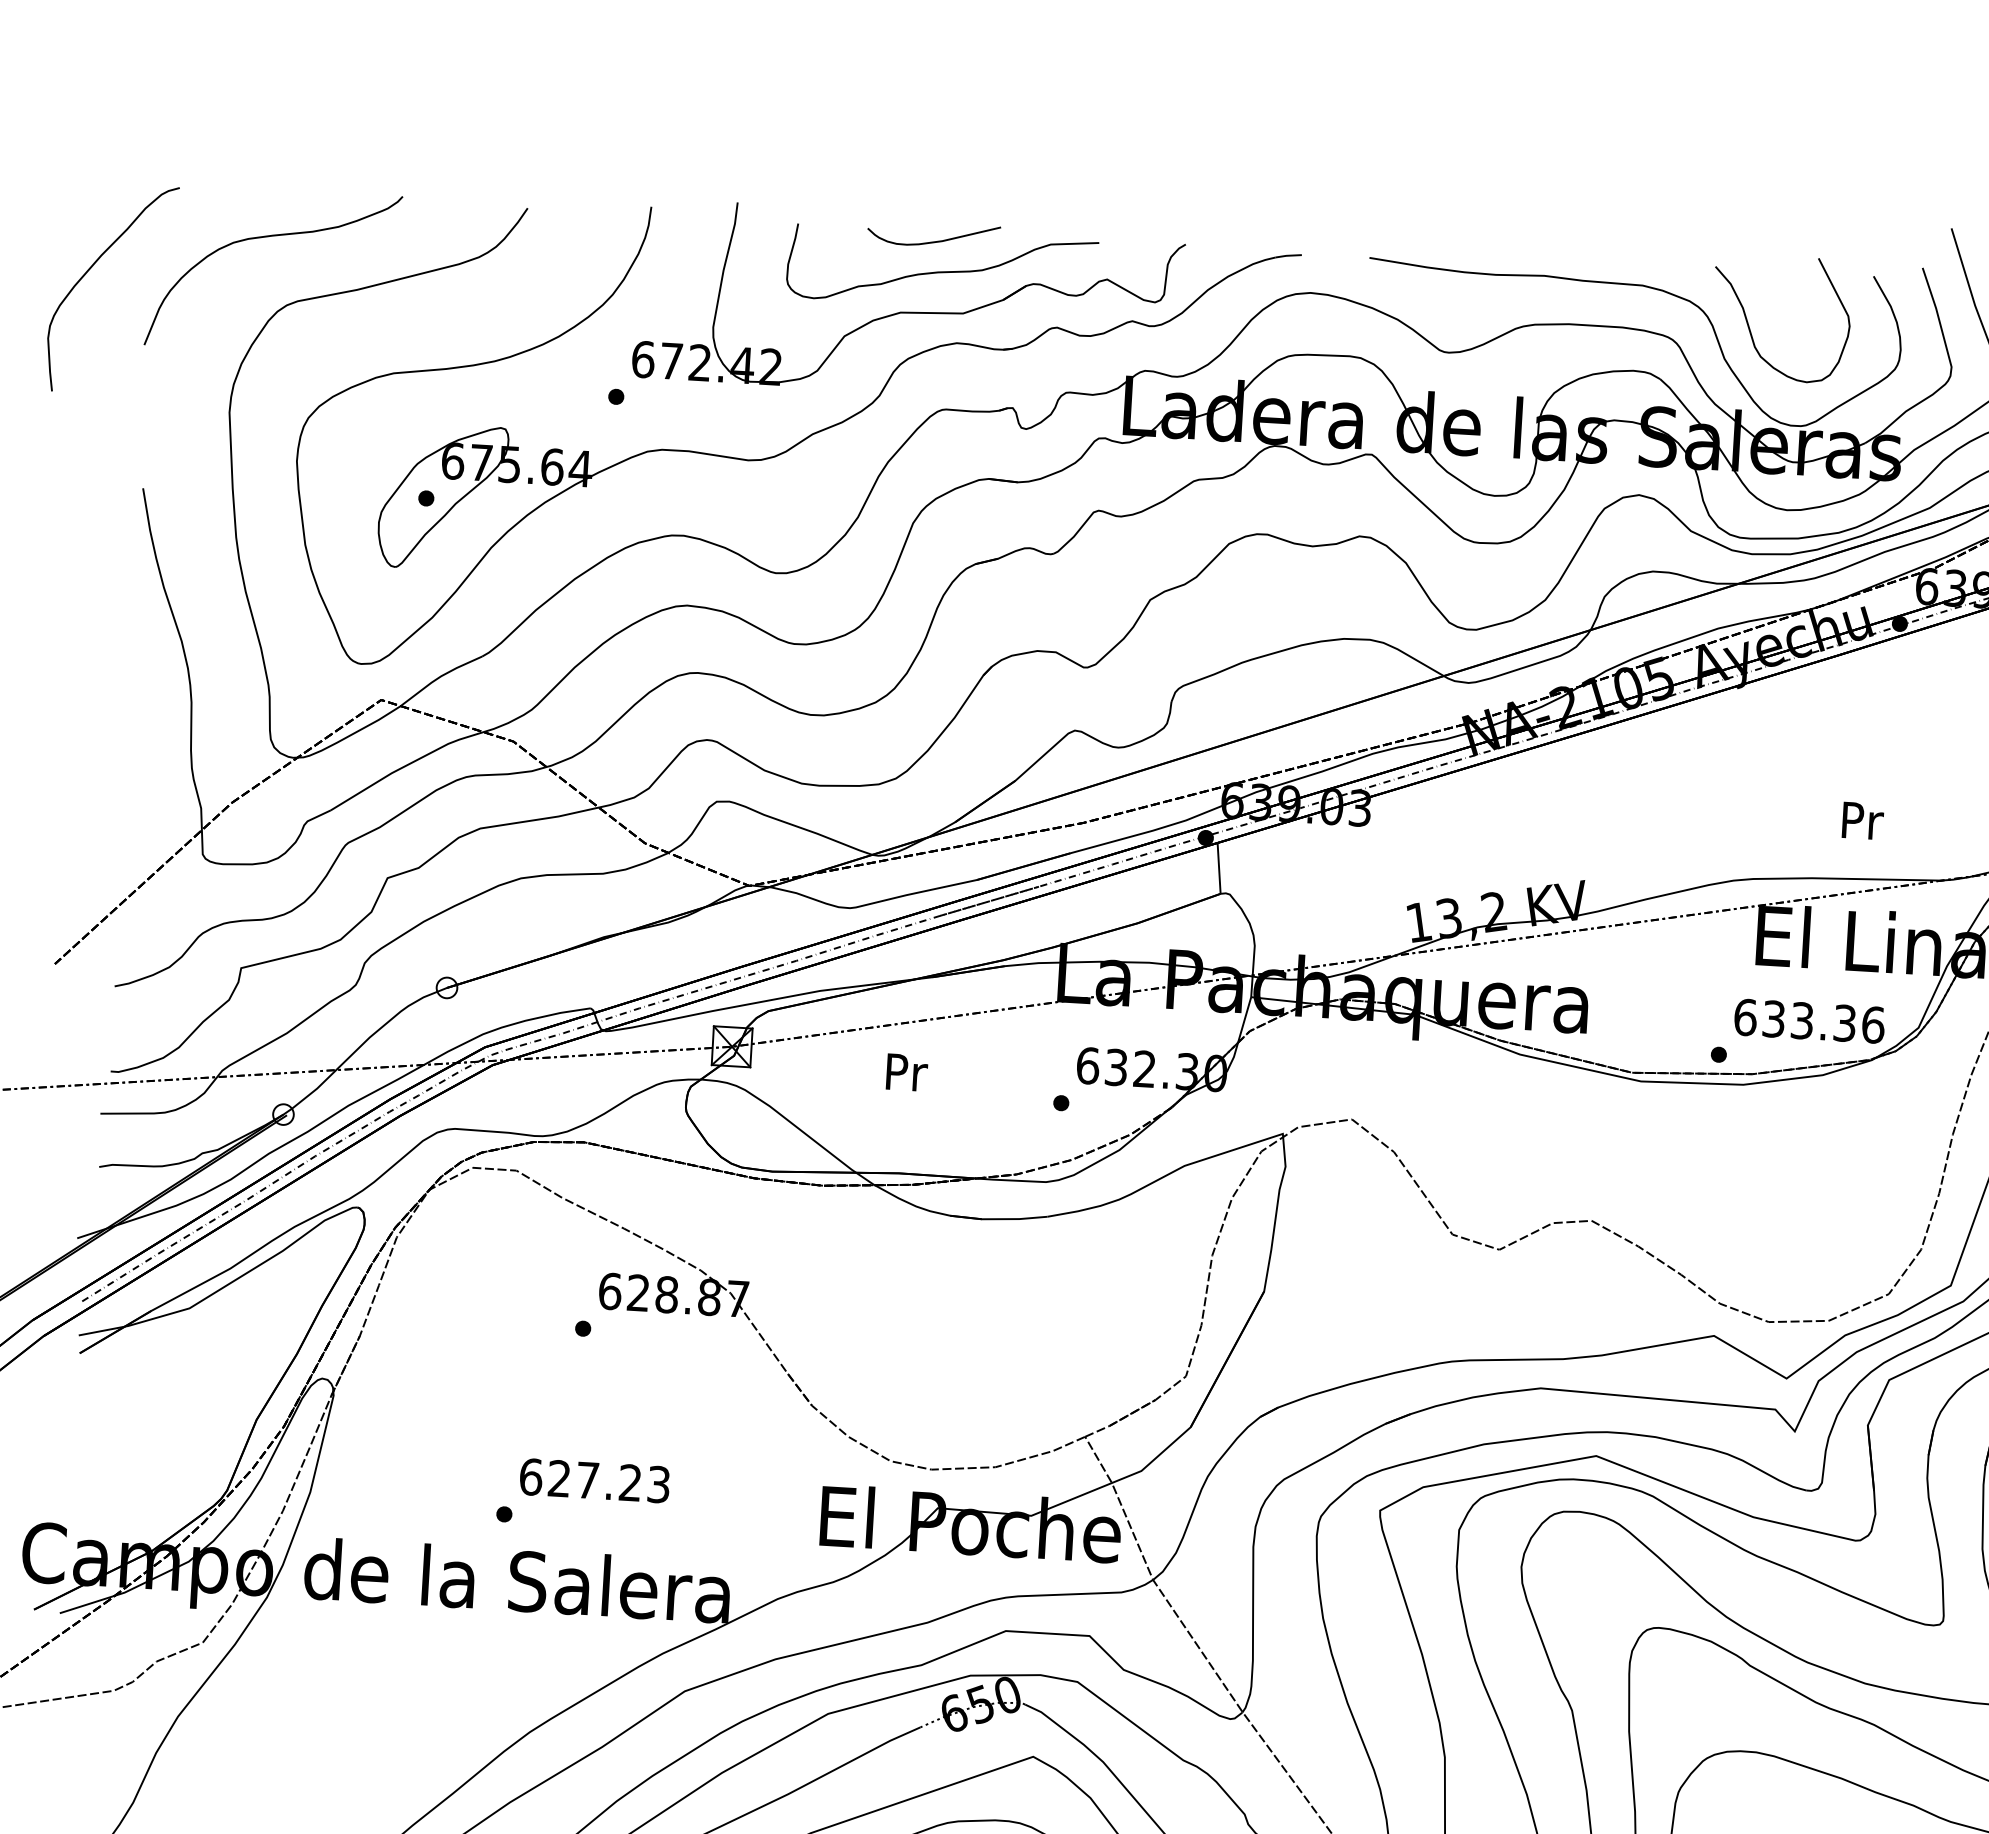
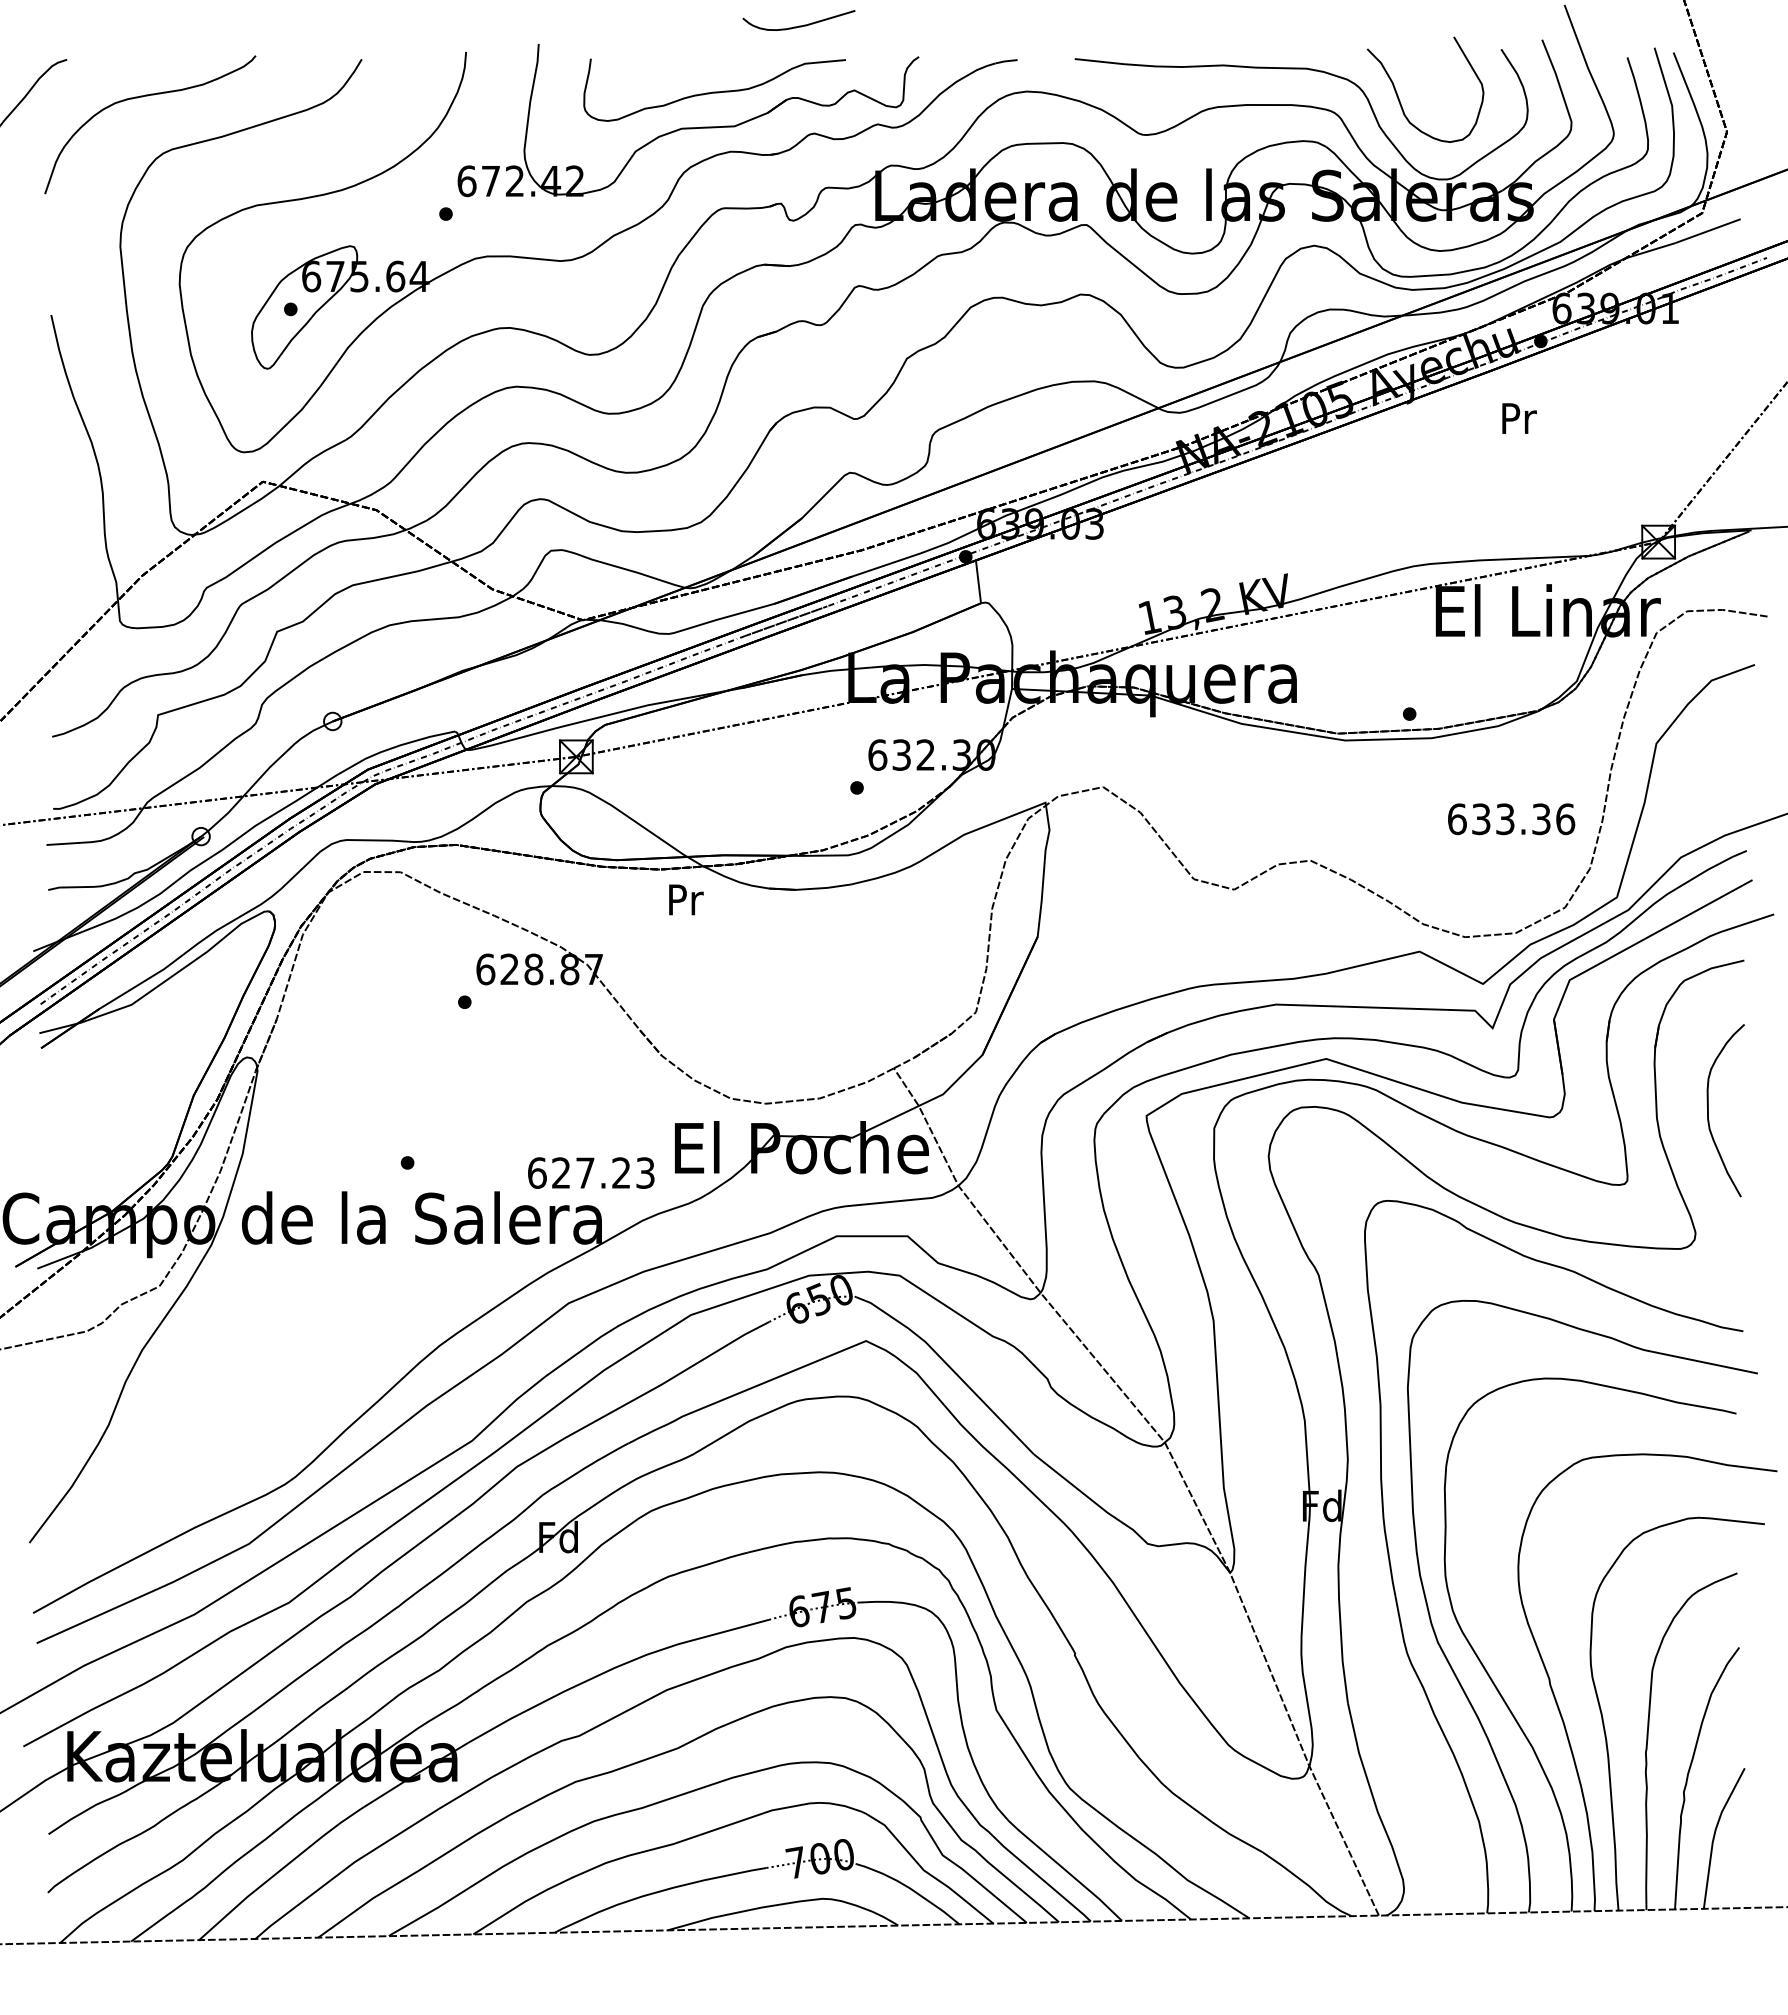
curve: (934, 240) -> (799, 25), moved
text: (1862, 820) -> (1519, 418), moved
text: (1809, 1021) -> (1511, 819), moved
text: (907, 1072) -> (686, 899), moved
text: (595, 1480) -> (591, 1172), moved

